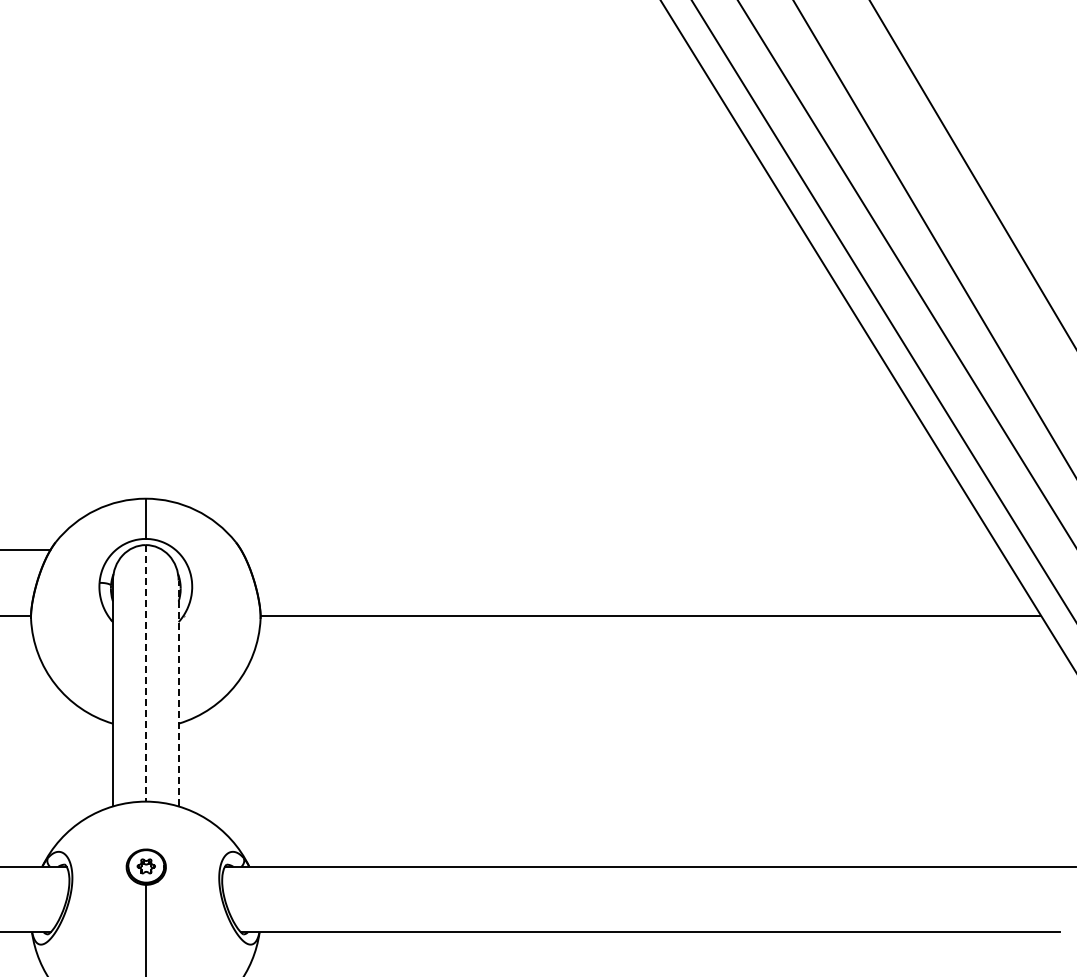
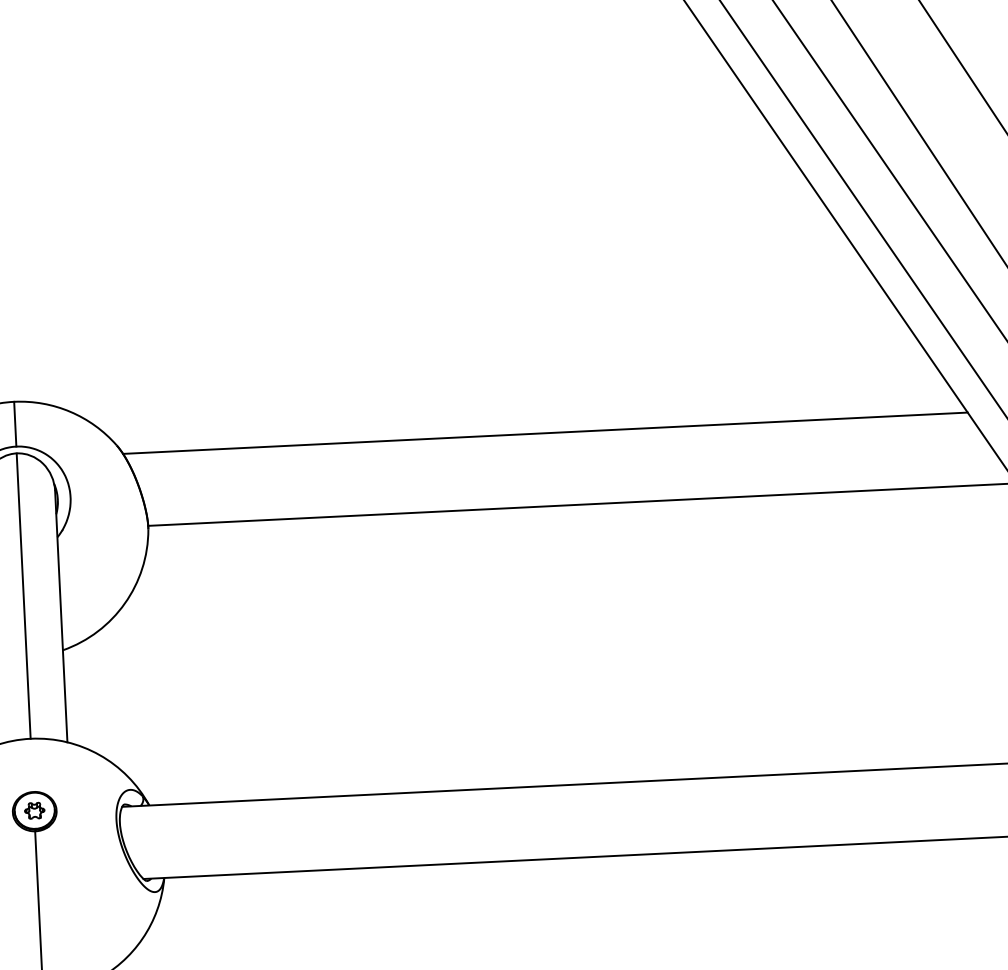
line: (620, 550) -> (544, 433), added
line: (145, 673) -> (23, 596), dashed -> solid
line: (178, 693) -> (61, 616), dashed -> solid

